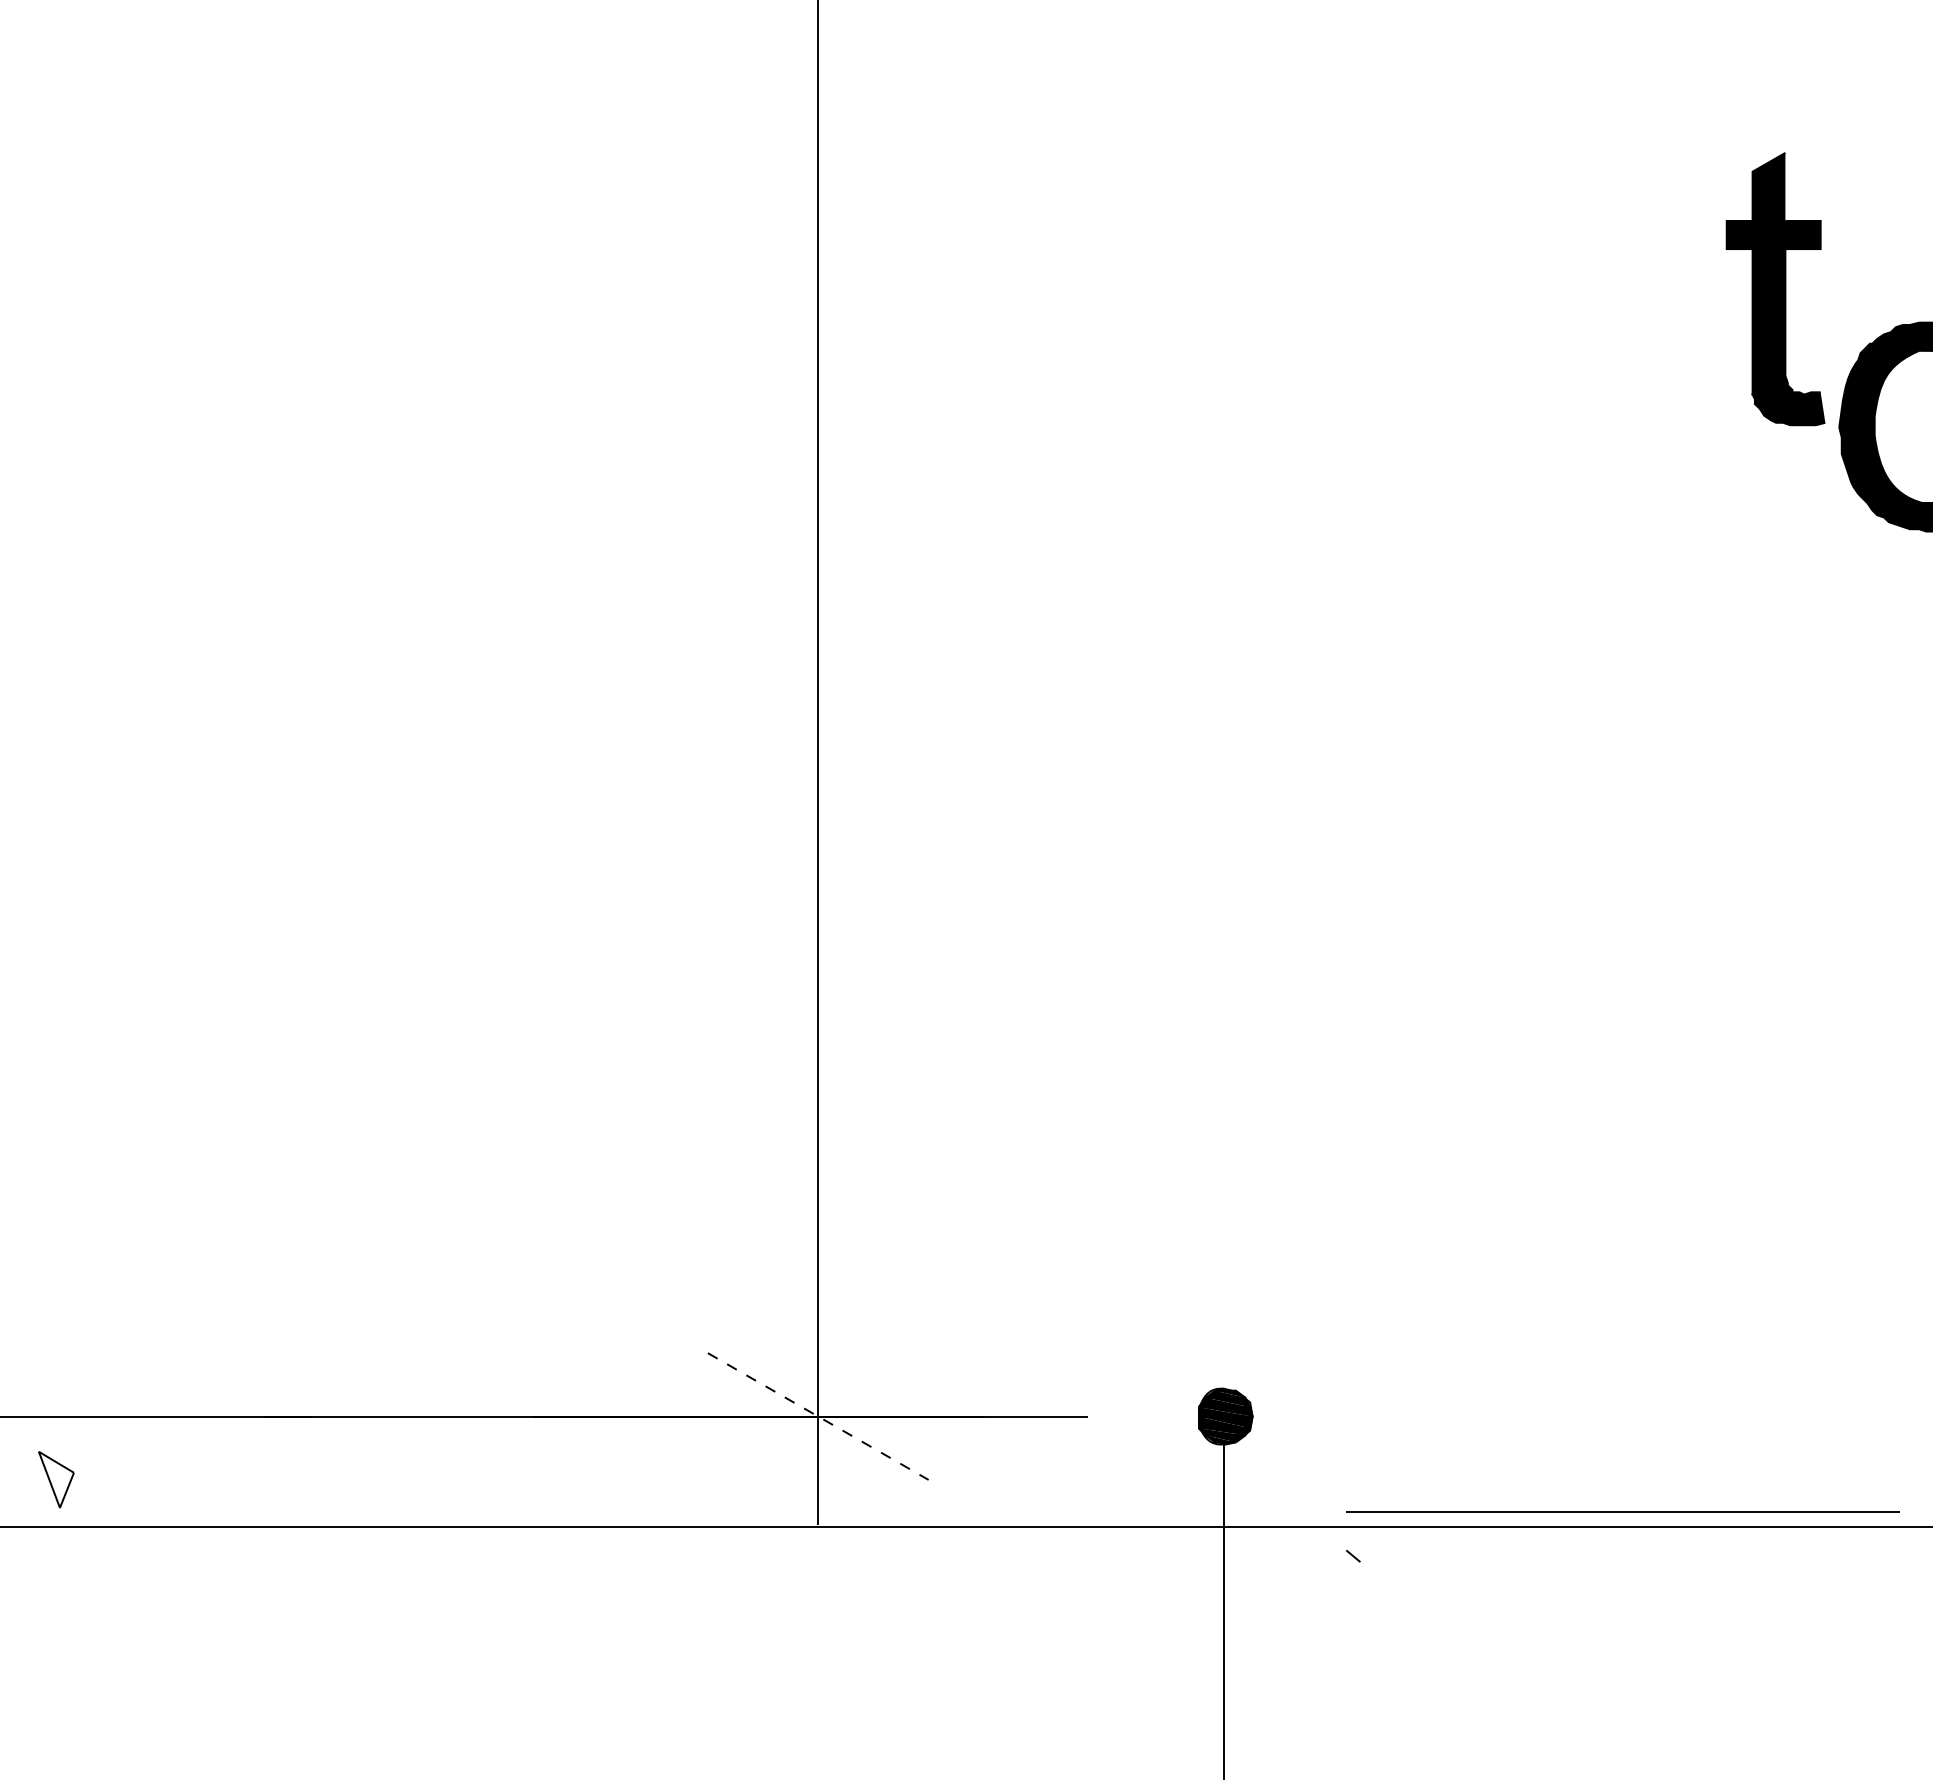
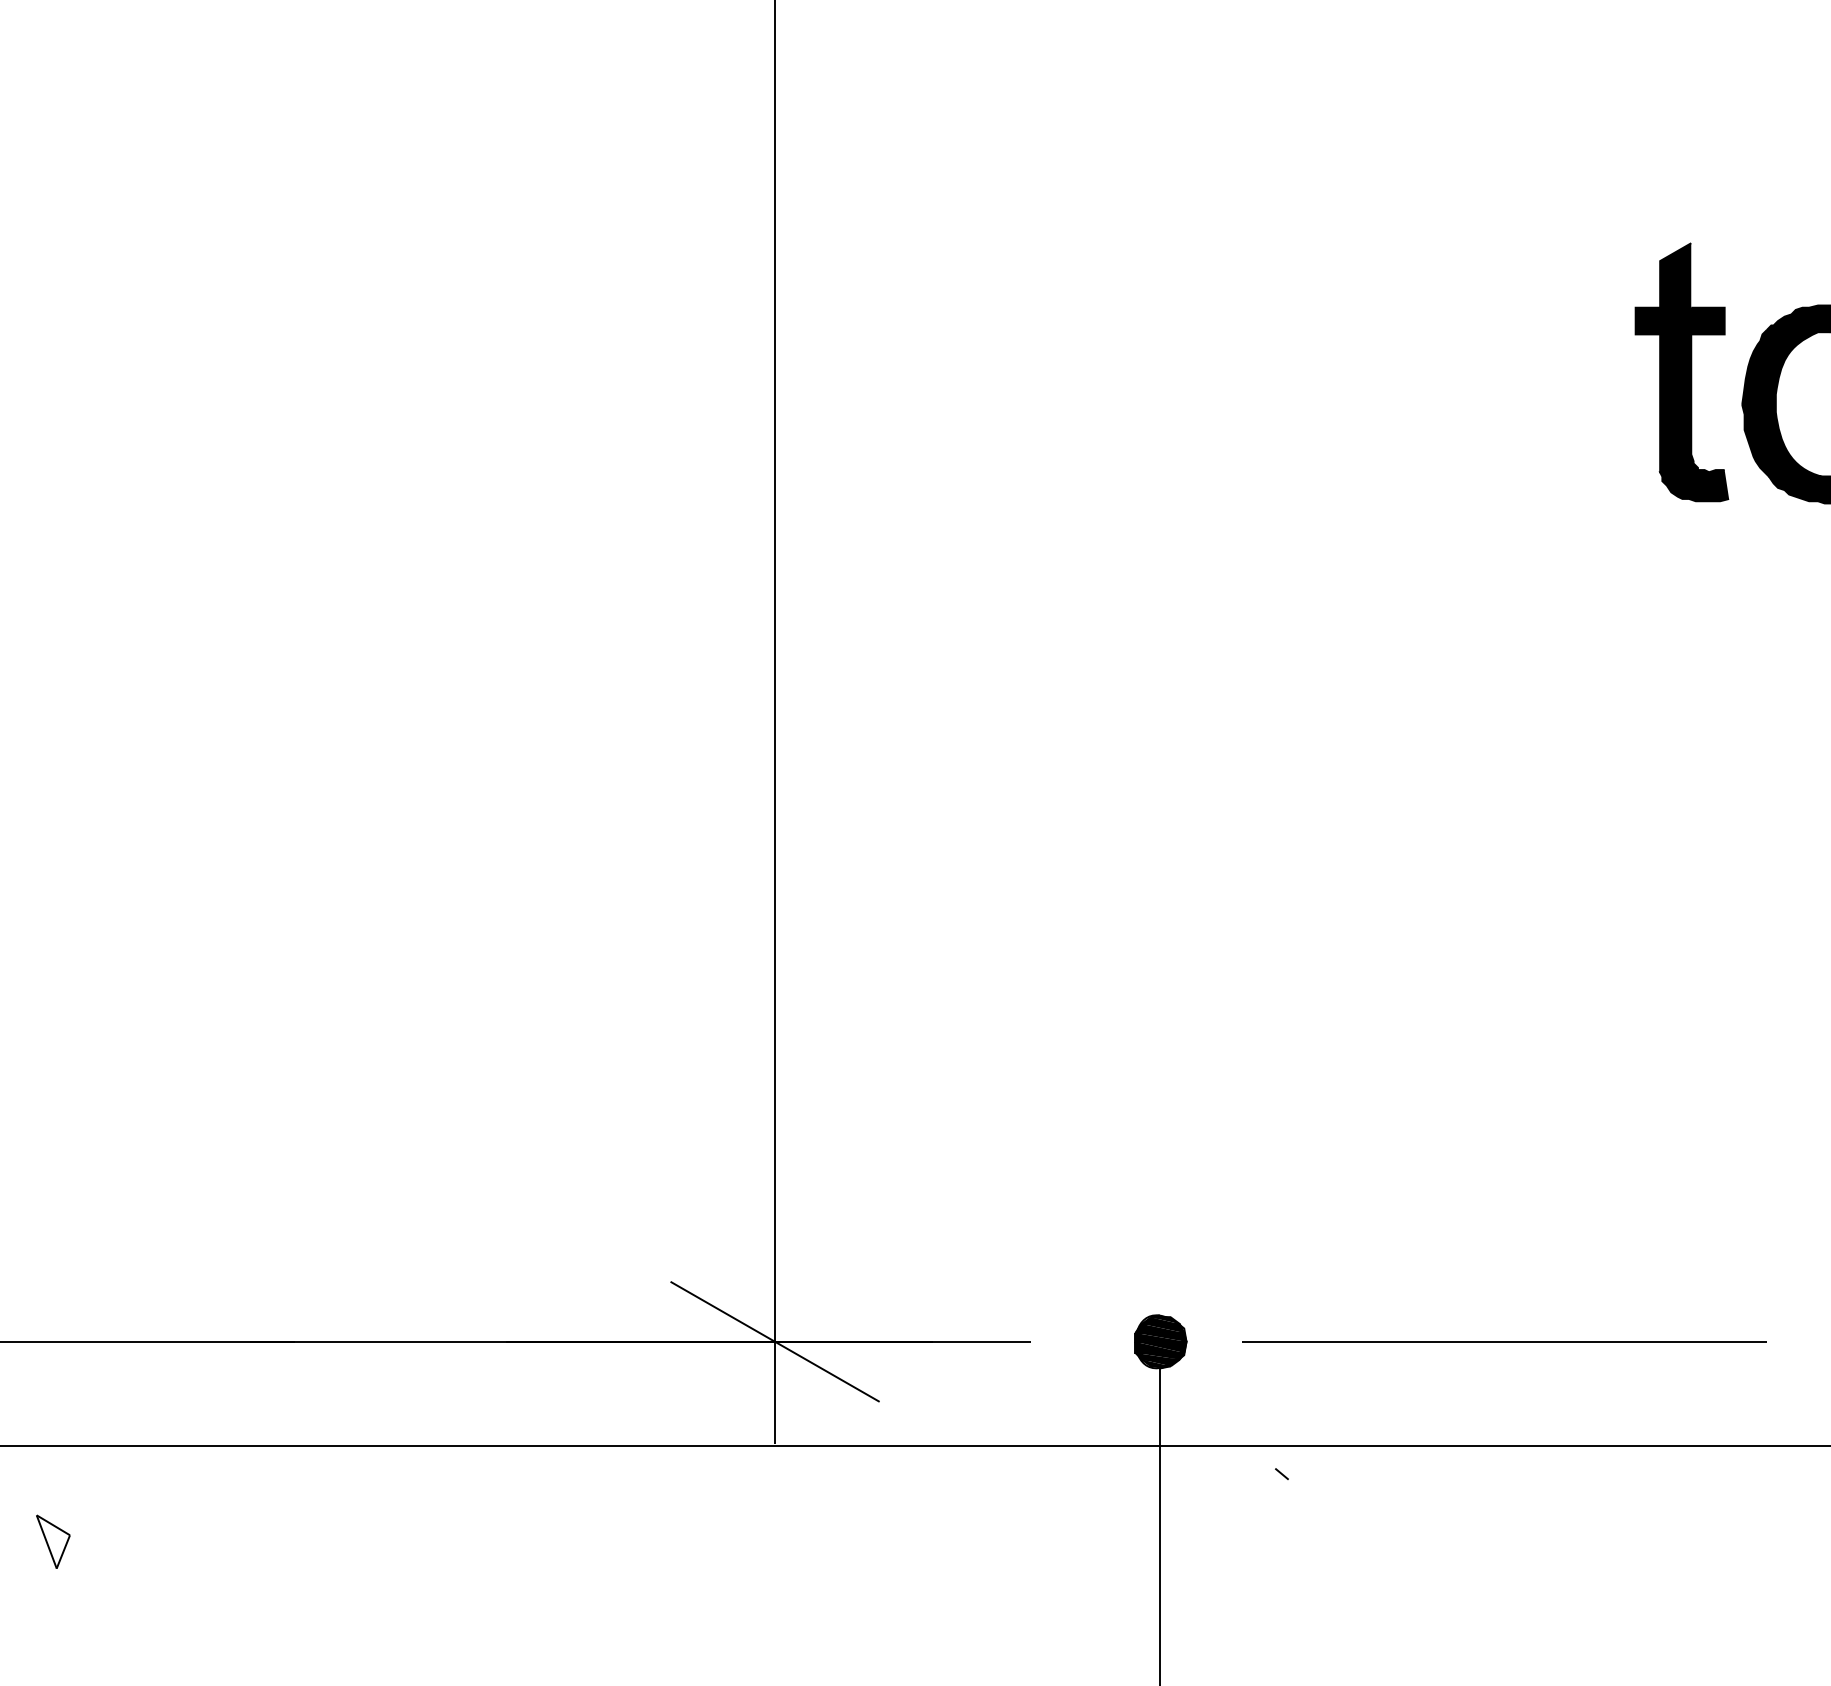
part: (1775, 289) -> (1681, 372), moved
line: (818, 1416) -> (775, 1341), dashed -> solid
part: (56, 1479) -> (53, 1541), moved
line: (1622, 1511) -> (1503, 1341), moved

